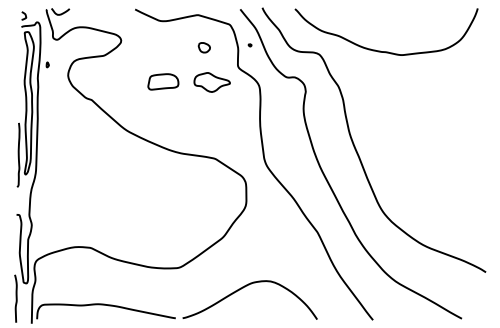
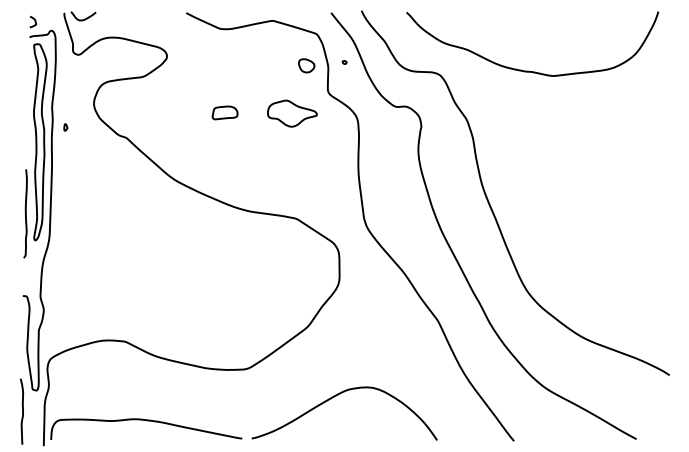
part: (204, 47) -> (306, 65), moved
part: (47, 64) -> (65, 127), moved
part: (162, 81) -> (224, 112), size x0.6

